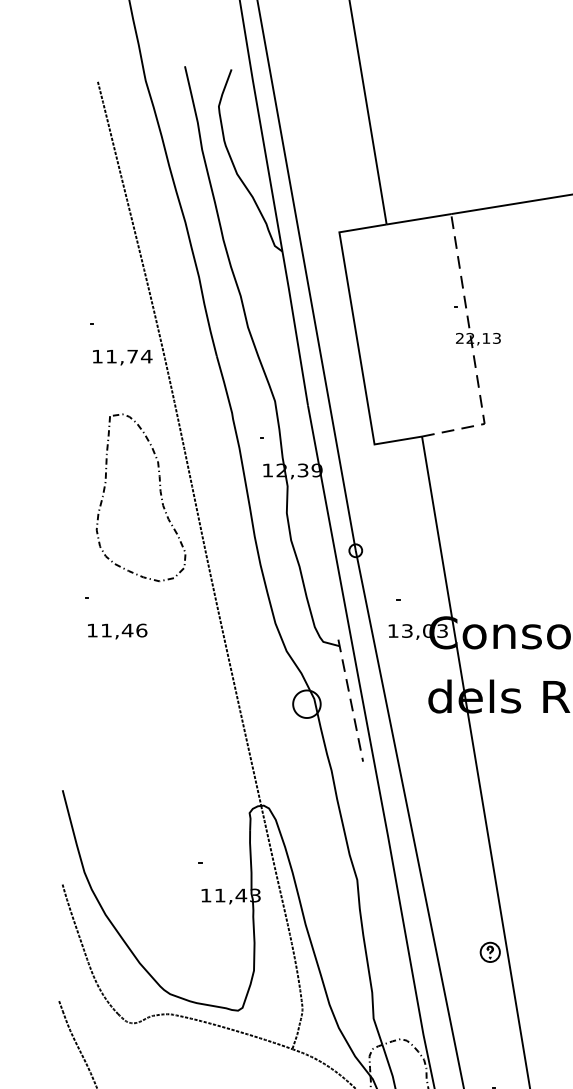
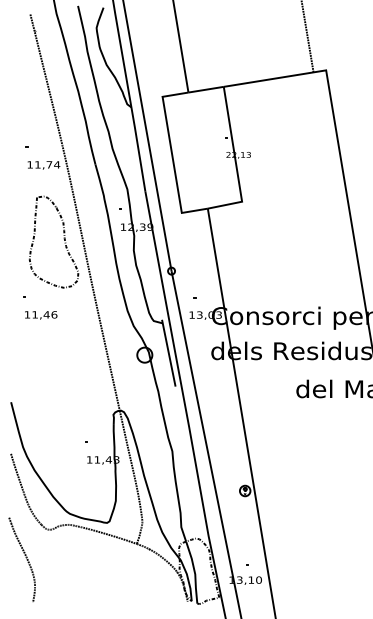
line: (472, 350) -> (235, 161), dashed -> solid
line: (350, 701) -> (168, 353), dashed -> solid

